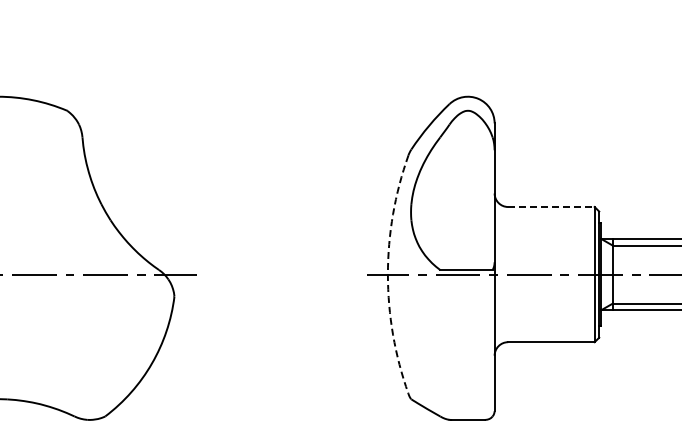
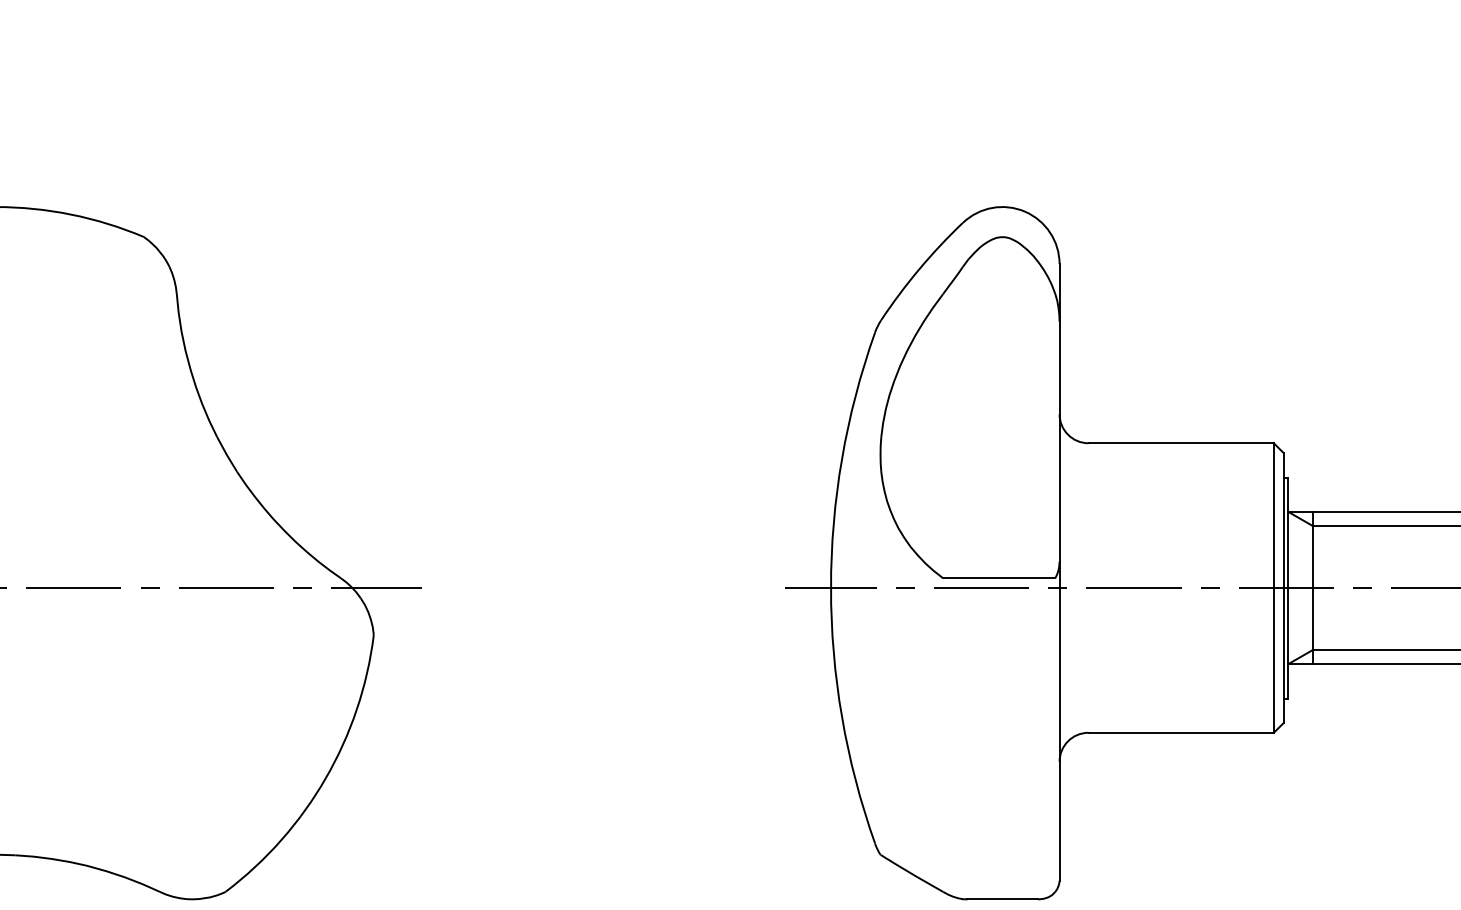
line: (551, 207) -> (1181, 444), dashed -> solid
arc: (387, 274) -> (830, 587), dashed -> solid

